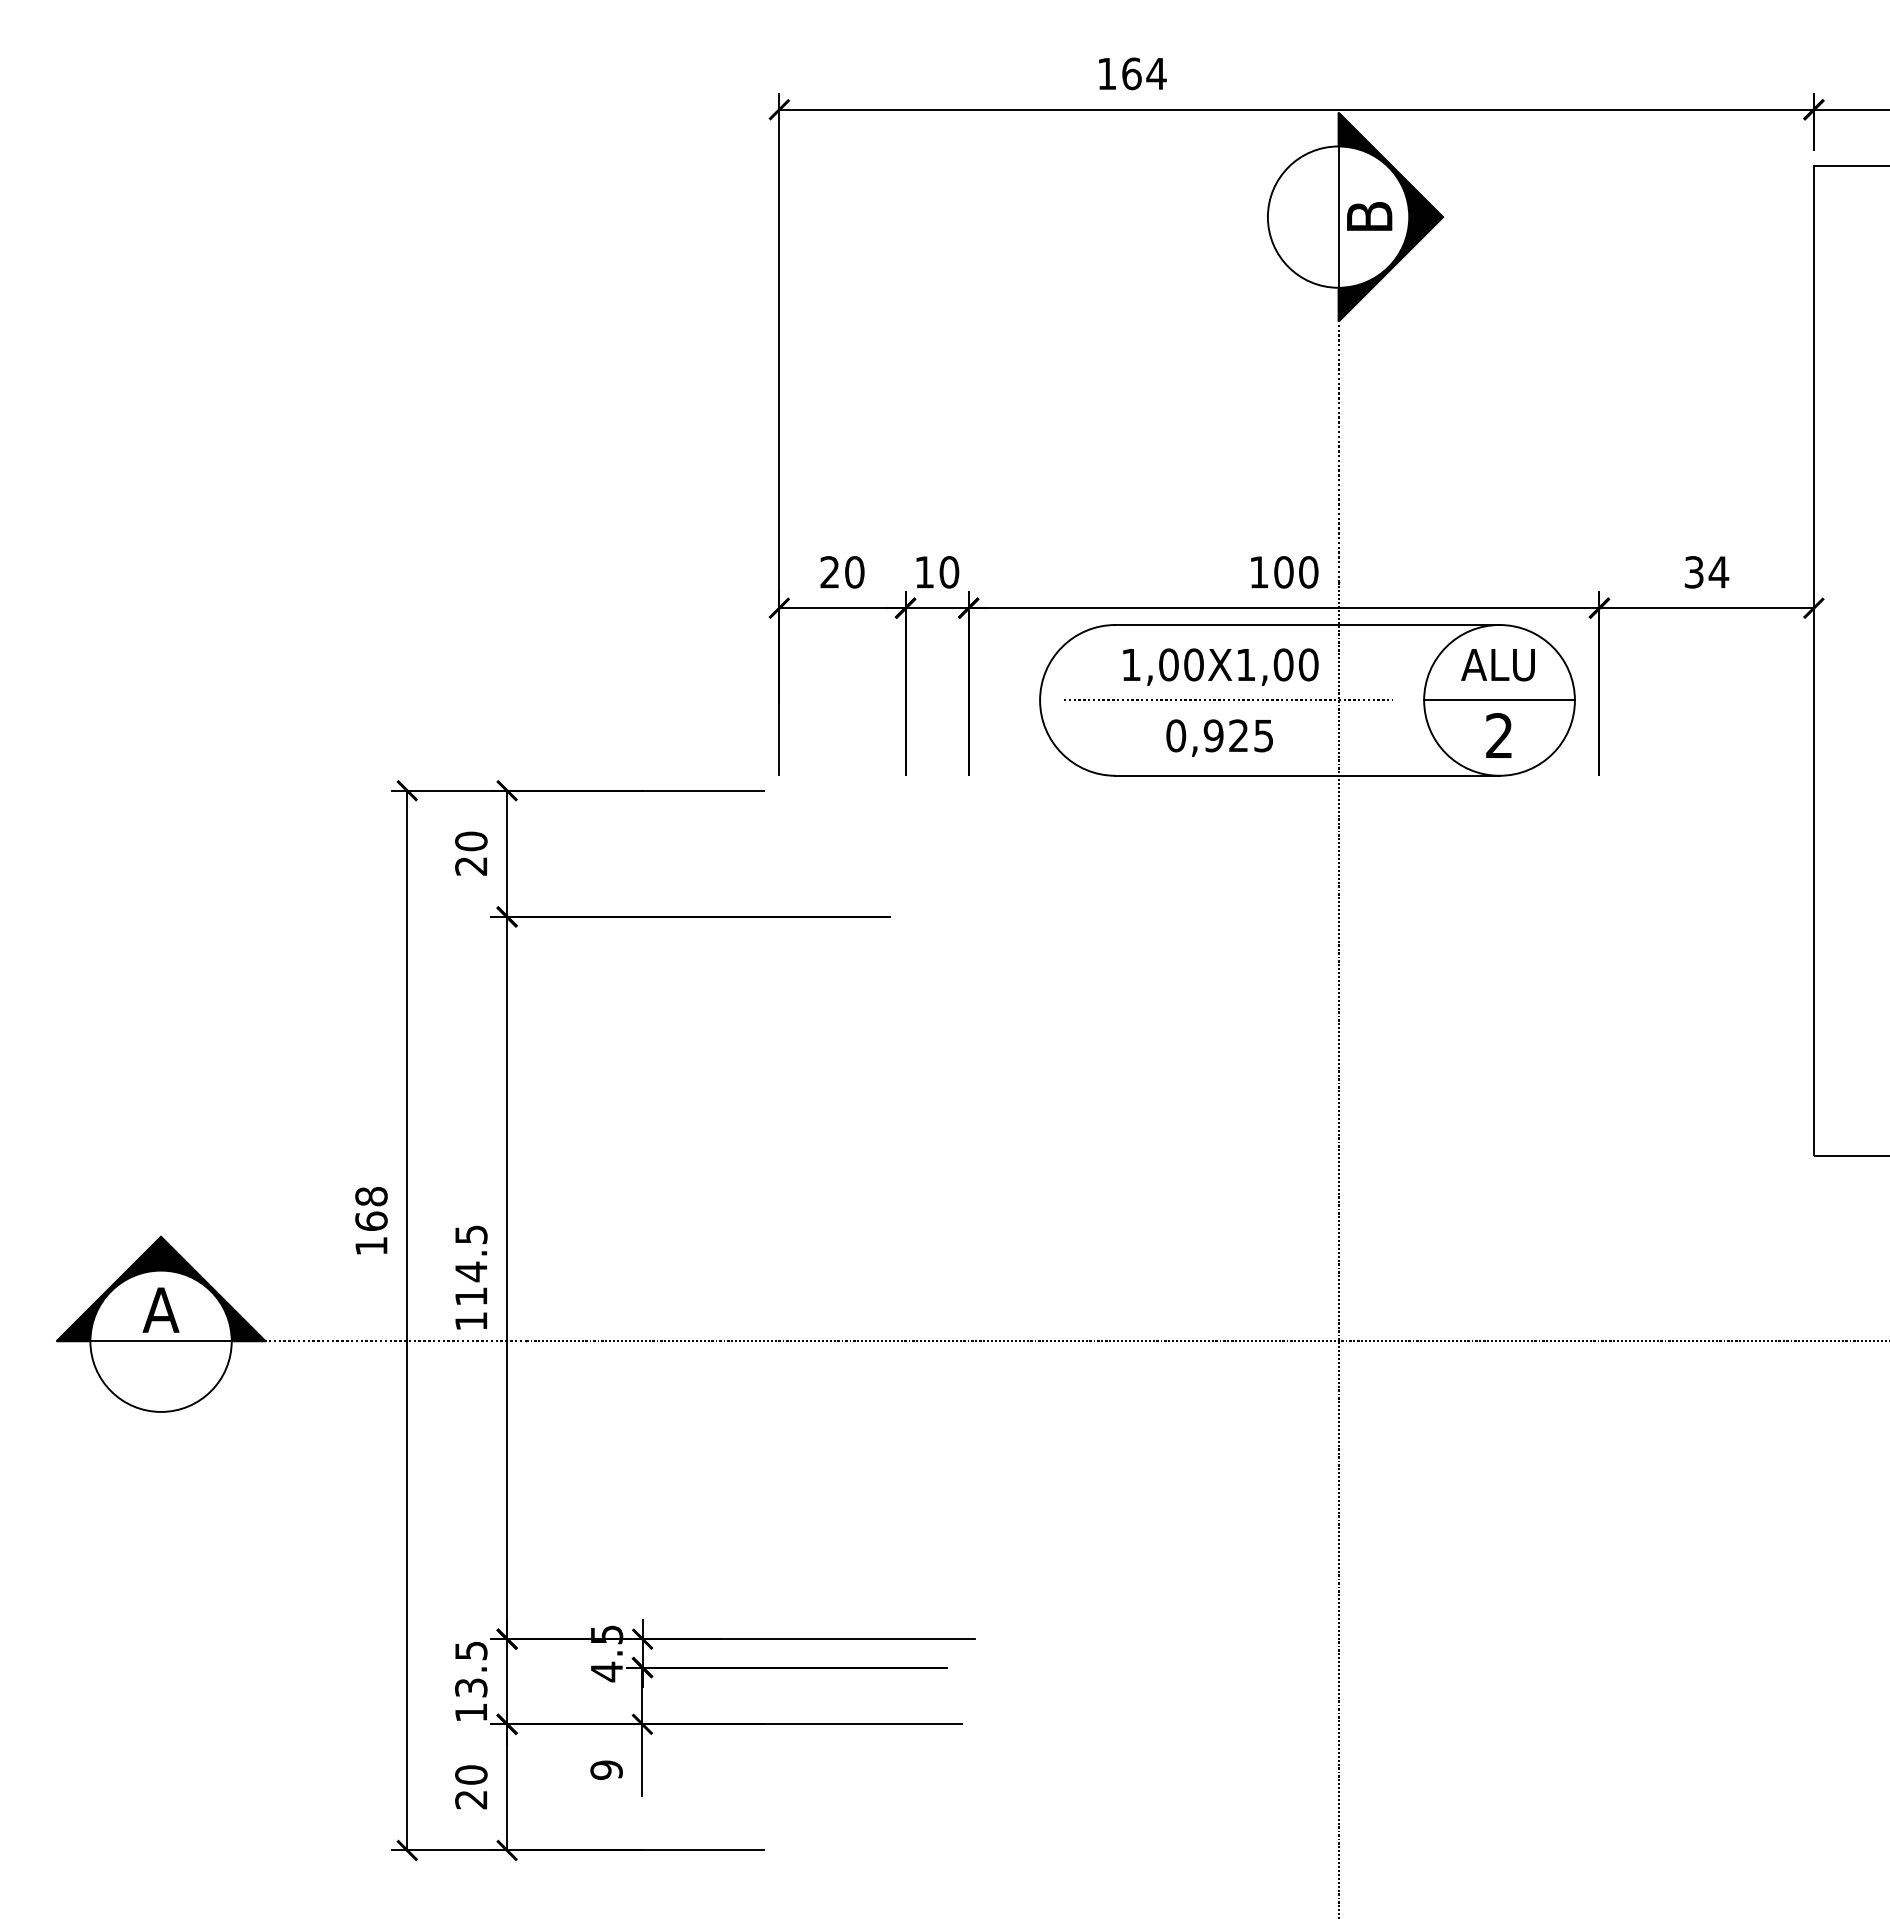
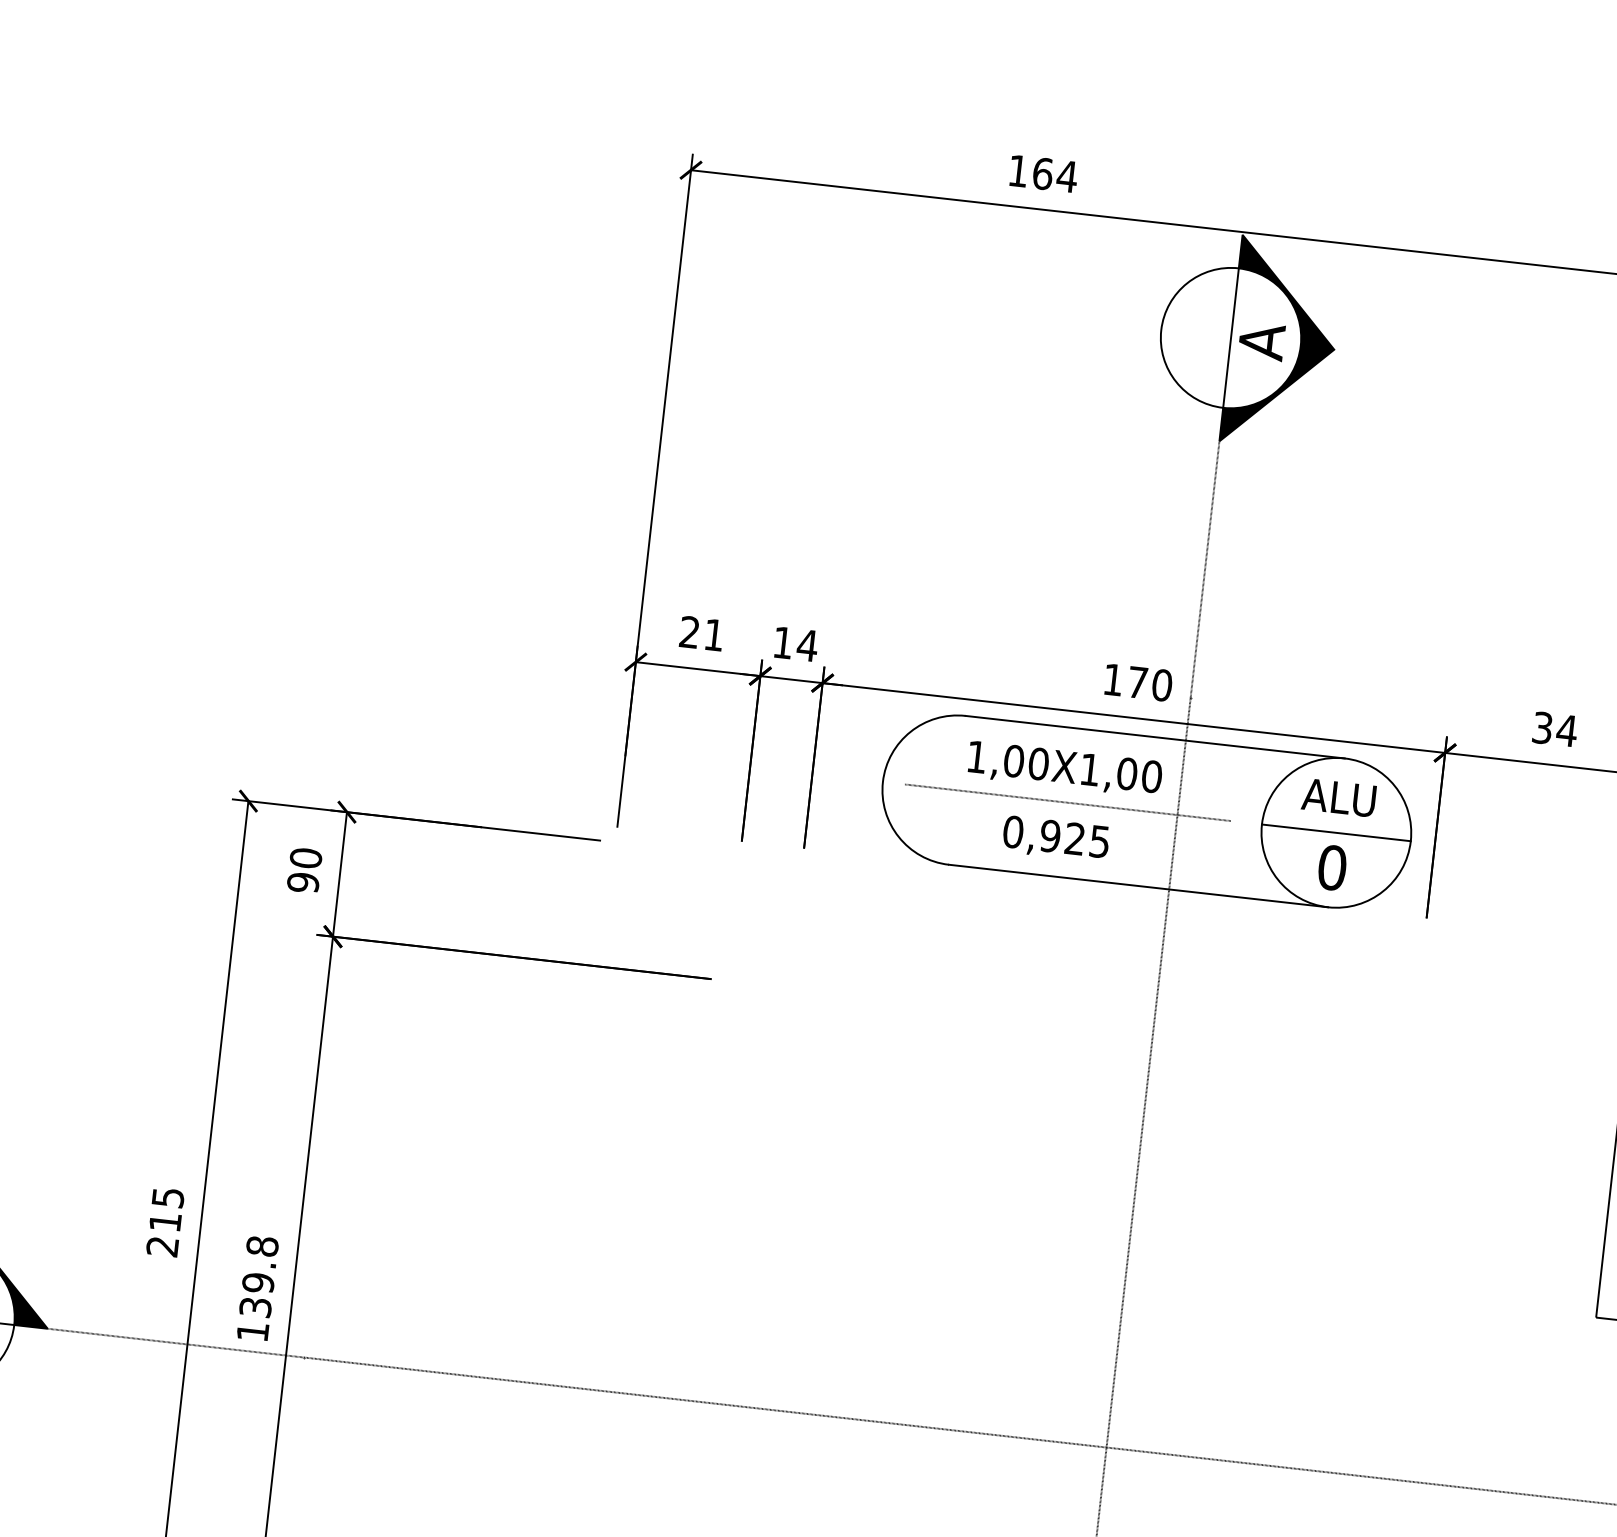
text: (1369, 216) -> (1261, 340), B -> A
text: (854, 572) -> (713, 635), 20 -> 21
text: (949, 572) -> (807, 645), 10 -> 14
text: (1283, 572) -> (1137, 682), 100 -> 170
text: (1499, 735) -> (1332, 867), 2 -> 0
text: (471, 866) -> (303, 882), 20 -> 90
text: (371, 1221) -> (165, 1222), 168 -> 215
text: (471, 1265) -> (259, 1276), 114.5 -> 139.8

